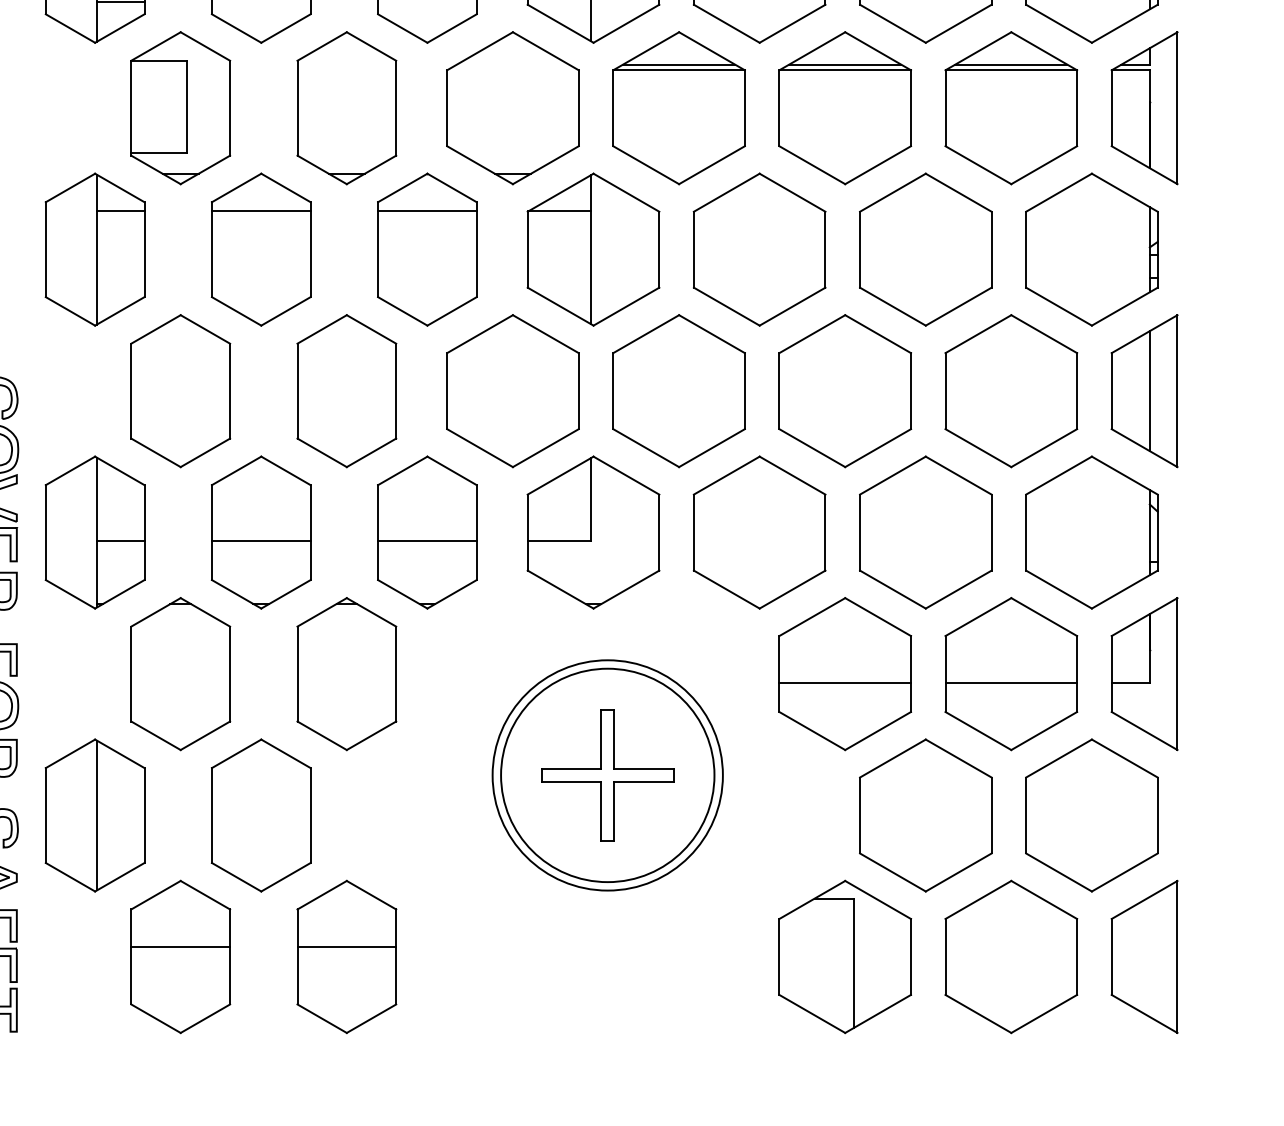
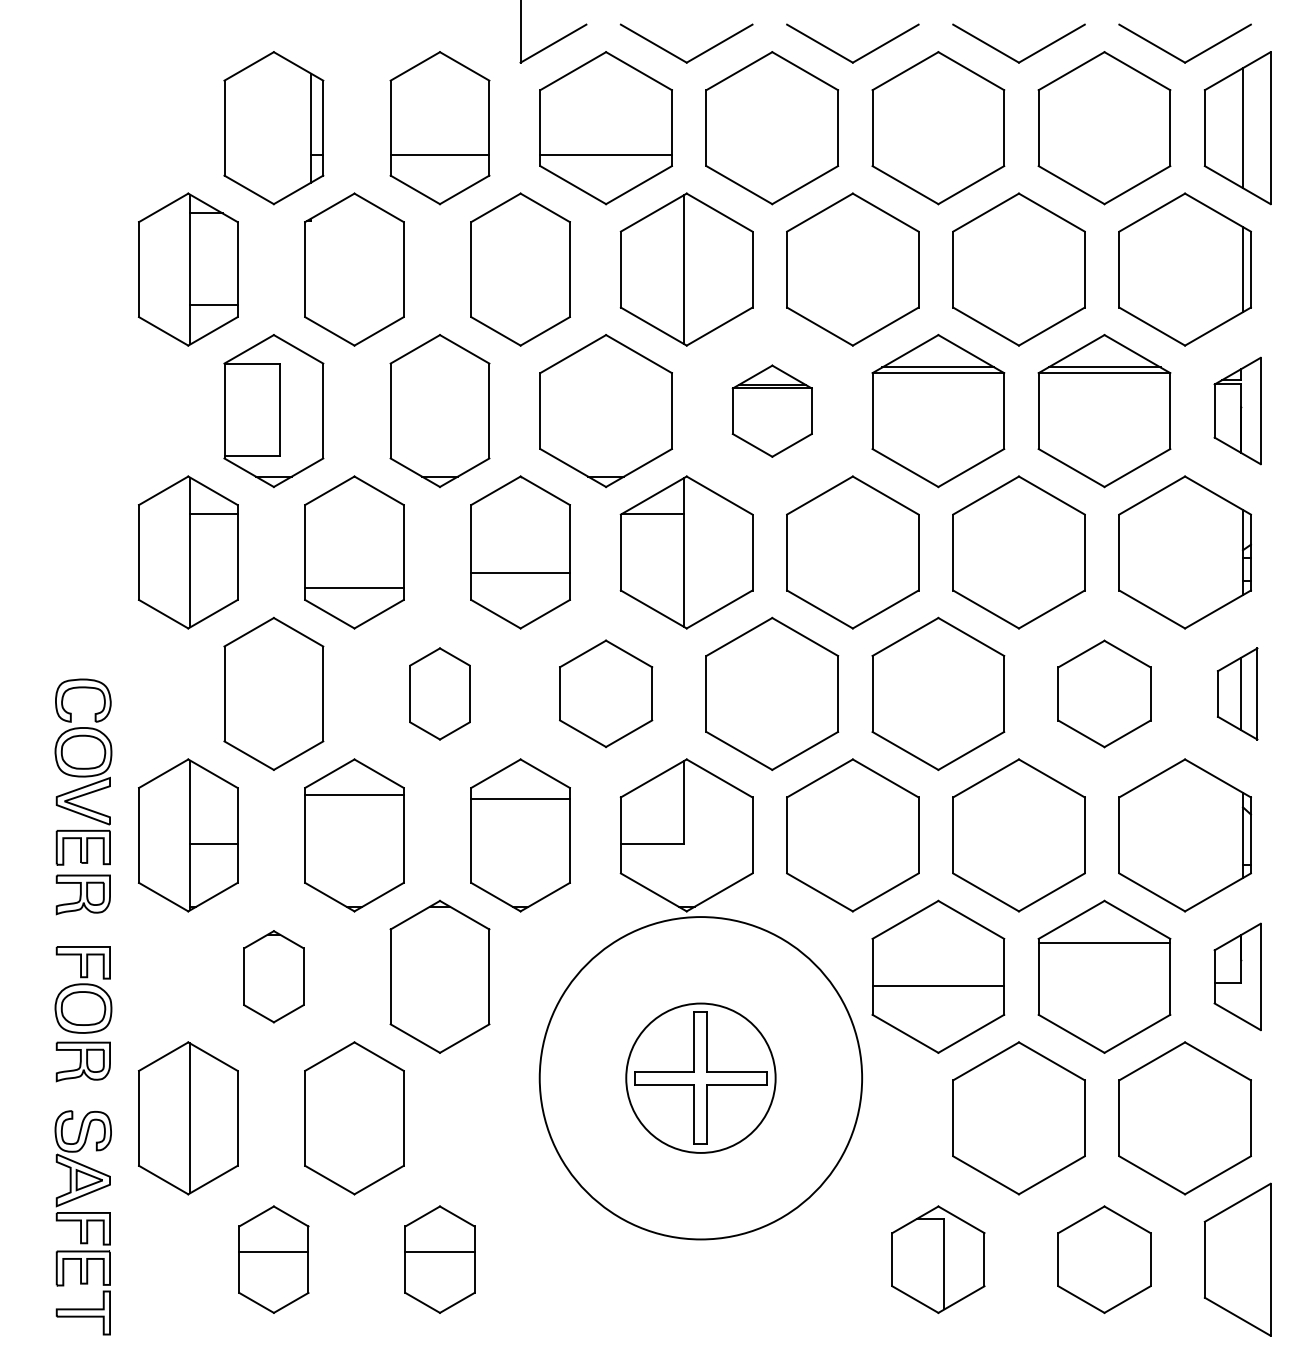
part: (1144, 107) -> (1237, 410), size x0.7
part: (679, 108) -> (772, 411), size x0.6
line: (261, 211) -> (354, 588), moved
line: (427, 211) -> (520, 573), moved
part: (346, 390) -> (439, 693), size x0.6
part: (512, 390) -> (605, 693), size x0.7
part: (1011, 390) -> (1104, 693), size x0.7
part: (1144, 390) -> (1237, 693), size x0.6
line: (261, 541) -> (354, 795), moved
line: (427, 541) -> (520, 799), moved
part: (180, 673) -> (273, 976), size x0.6
part: (1144, 673) -> (1237, 976), size x0.7
line: (1011, 682) -> (1104, 942), moved
circle: (607, 774) -> (700, 1077), size x0.7
circle: (607, 775) -> (700, 1078), size x1.4
part: (180, 956) -> (273, 1259), size x0.7
part: (346, 956) -> (439, 1259), size x0.7
part: (845, 956) -> (938, 1259), size x0.7
part: (1011, 956) -> (1104, 1259), size x0.7

